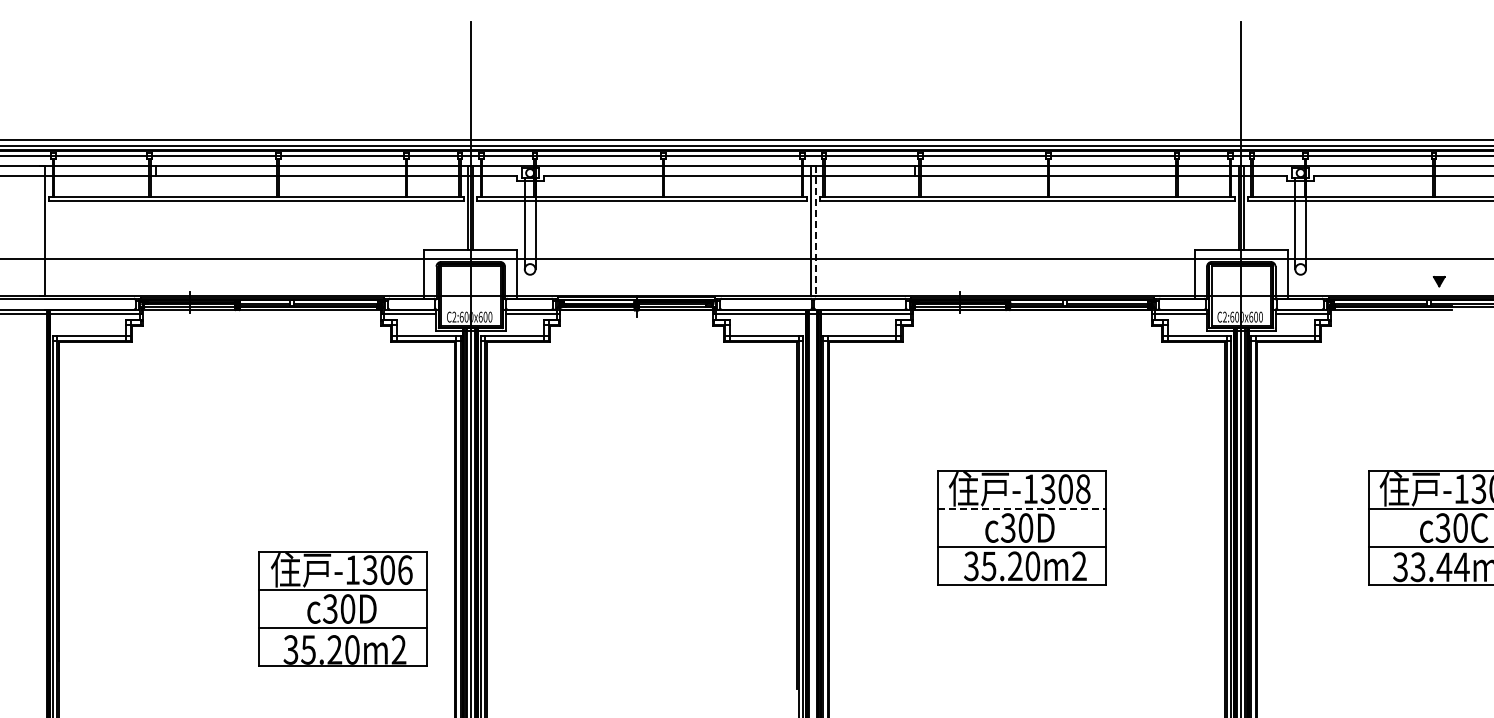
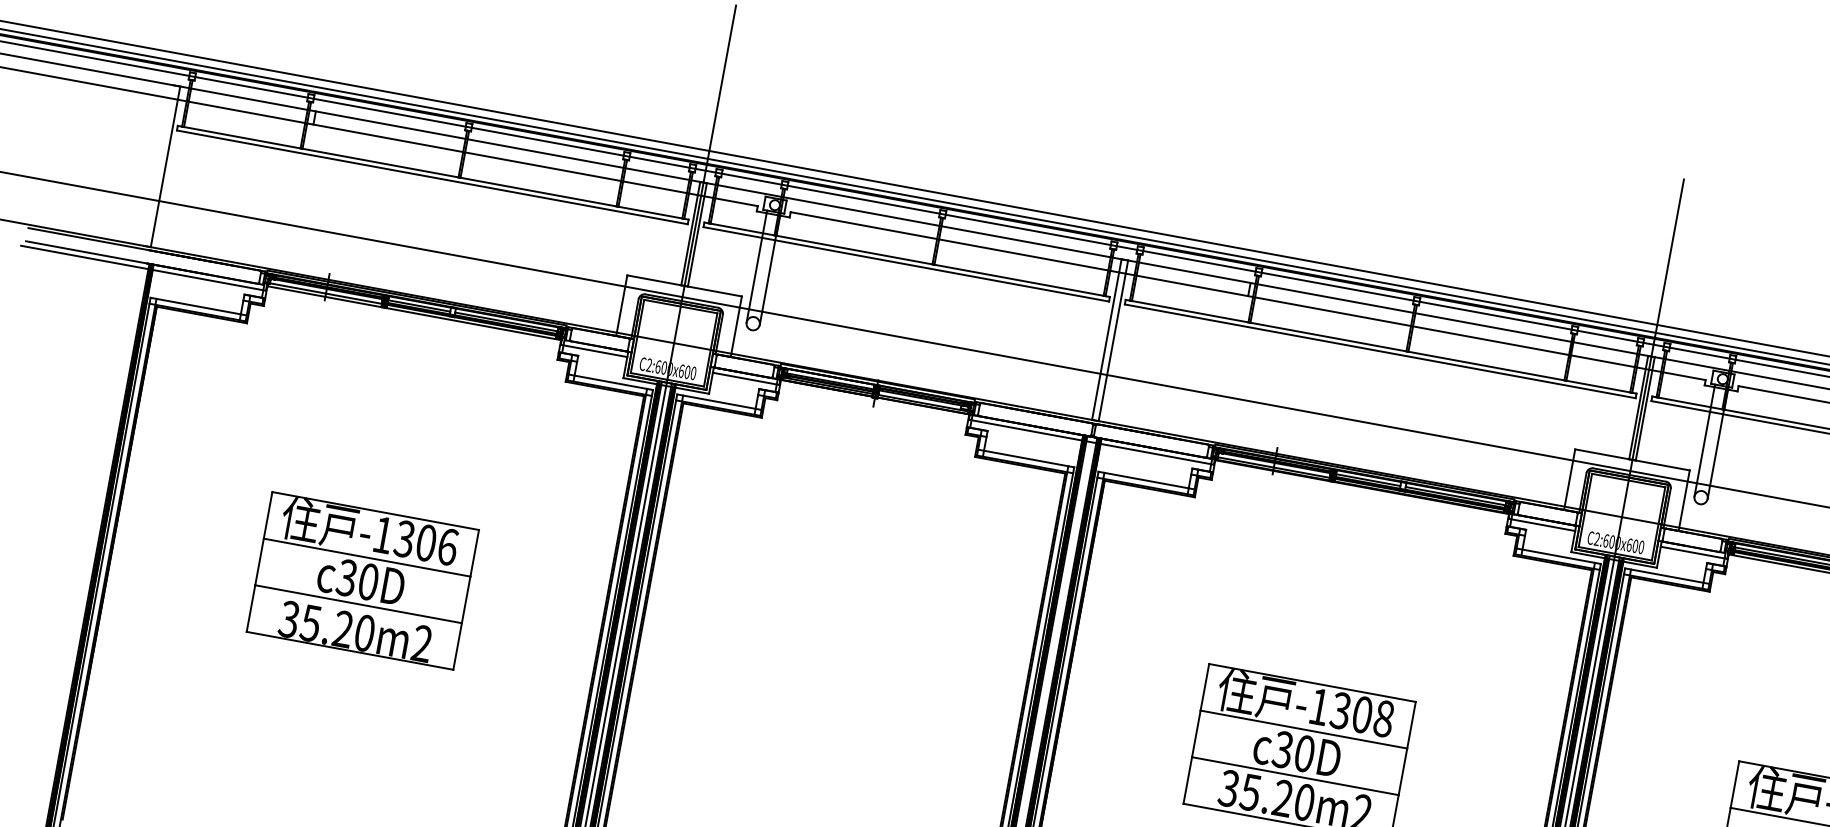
line: (815, 231) -> (1112, 341), dashed -> solid
line: (1021, 509) -> (1303, 729), dashed -> solid
part: (342, 608) -> (362, 580), moved

